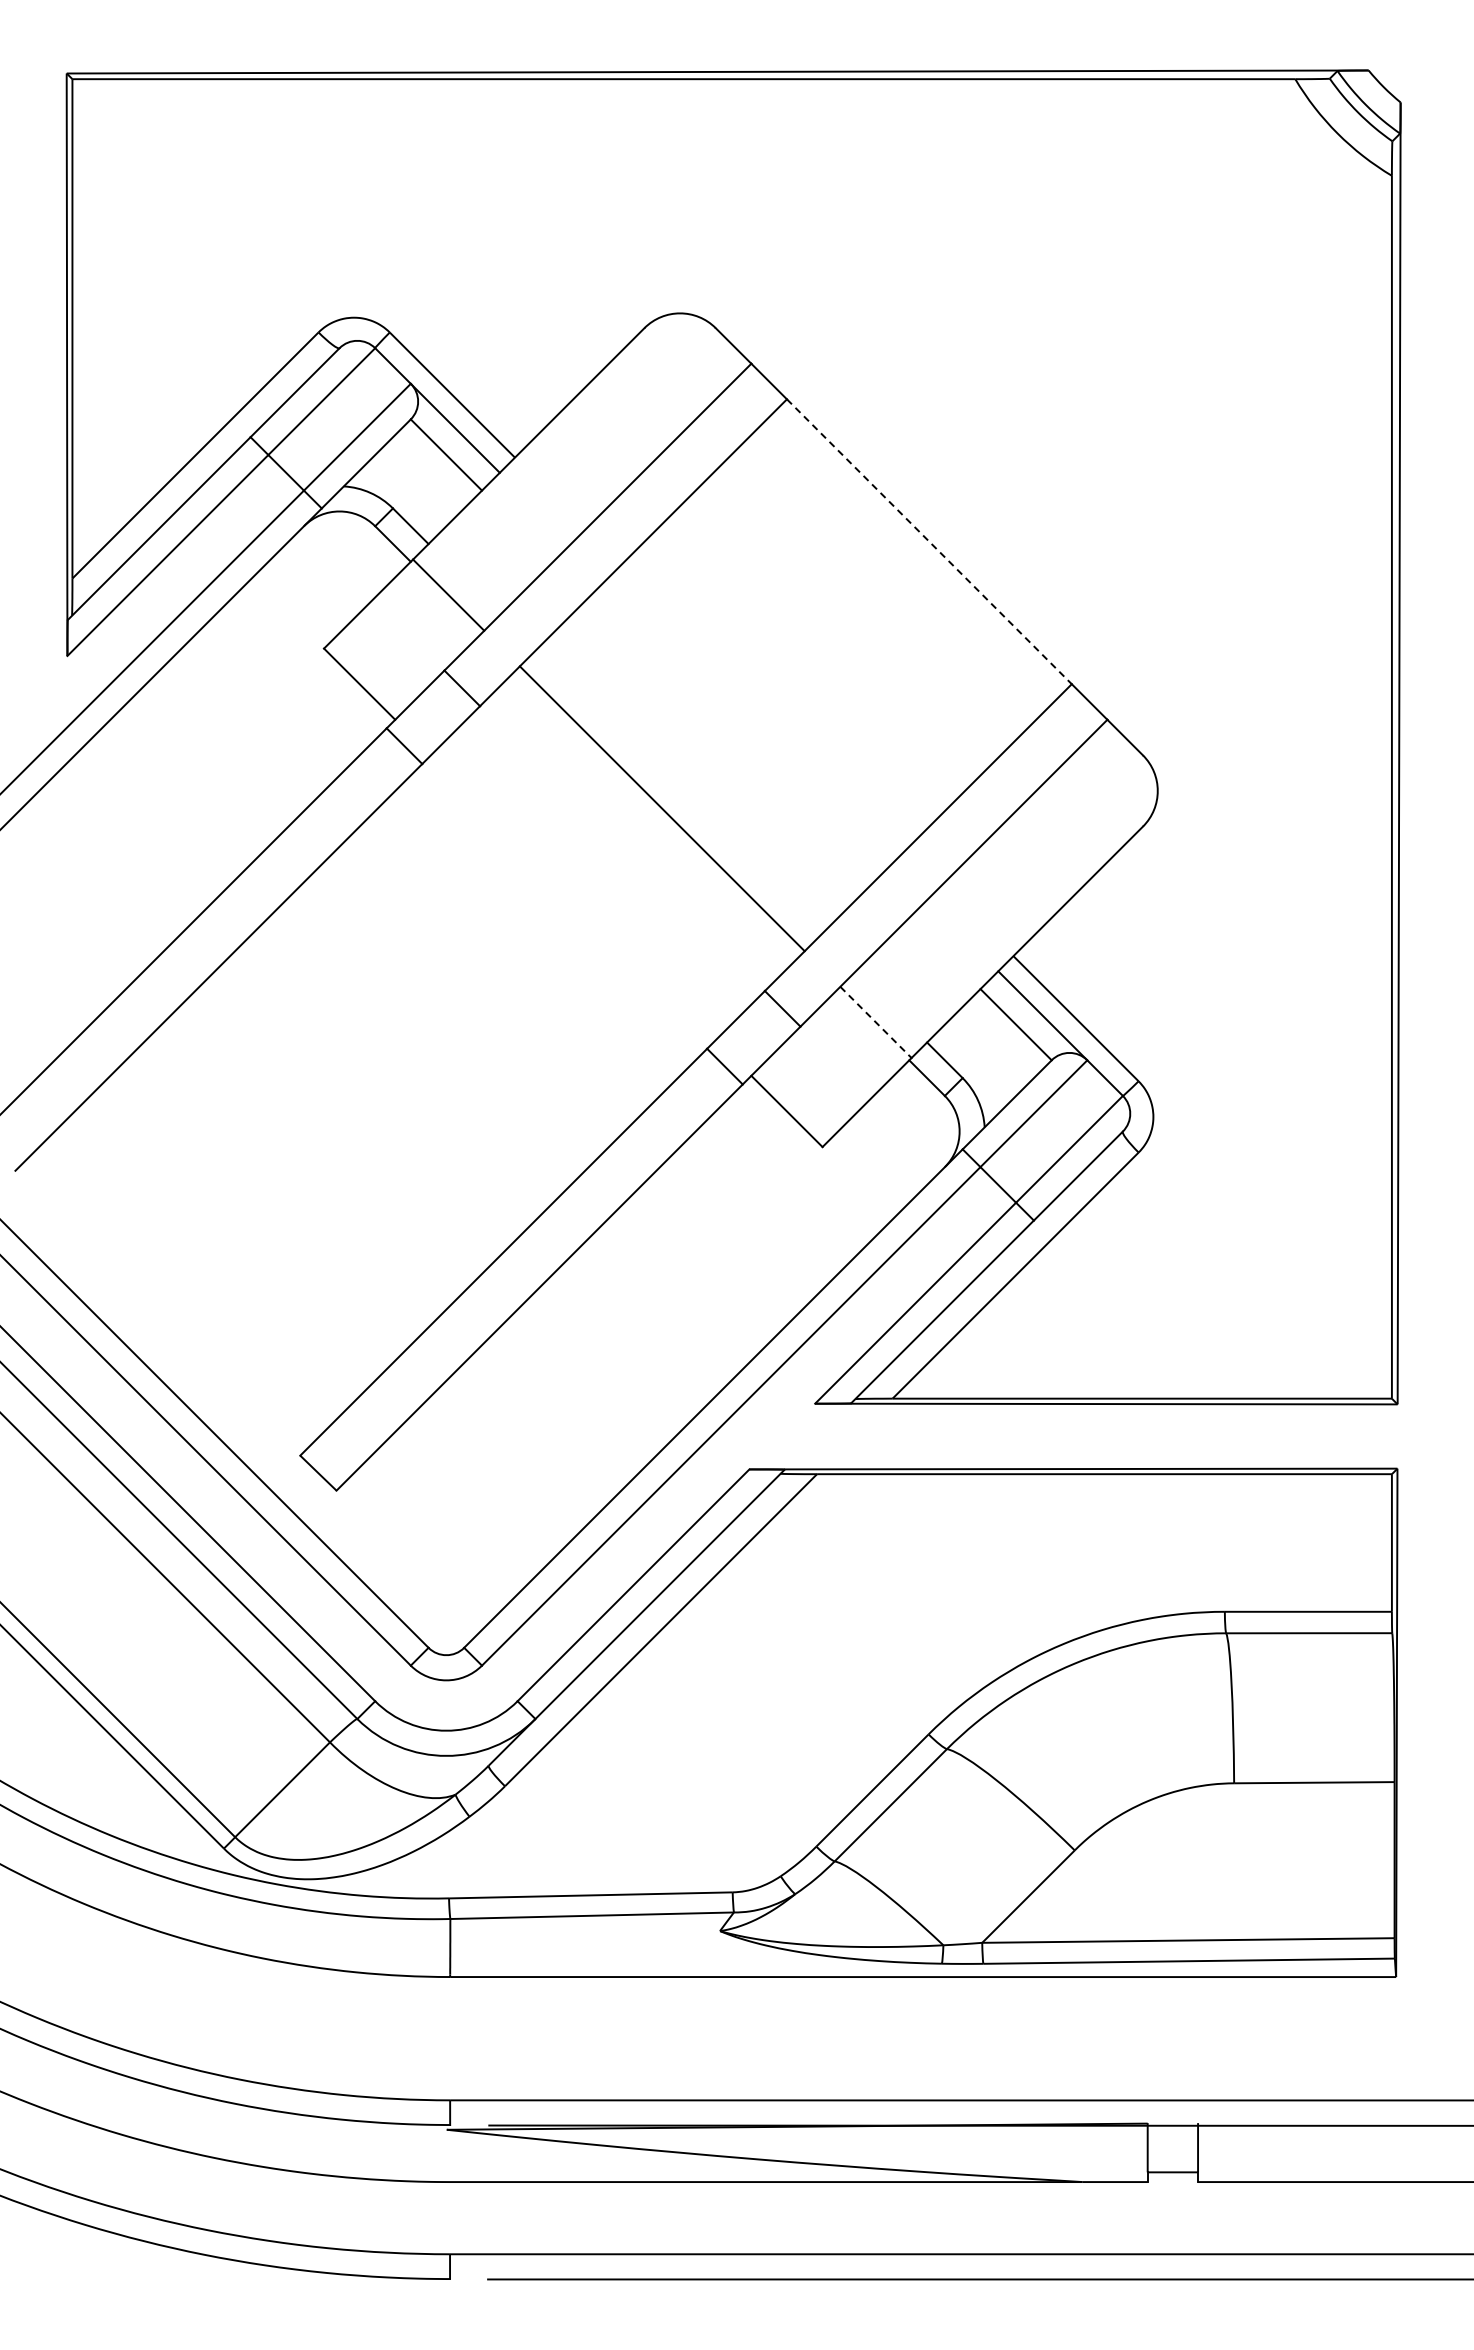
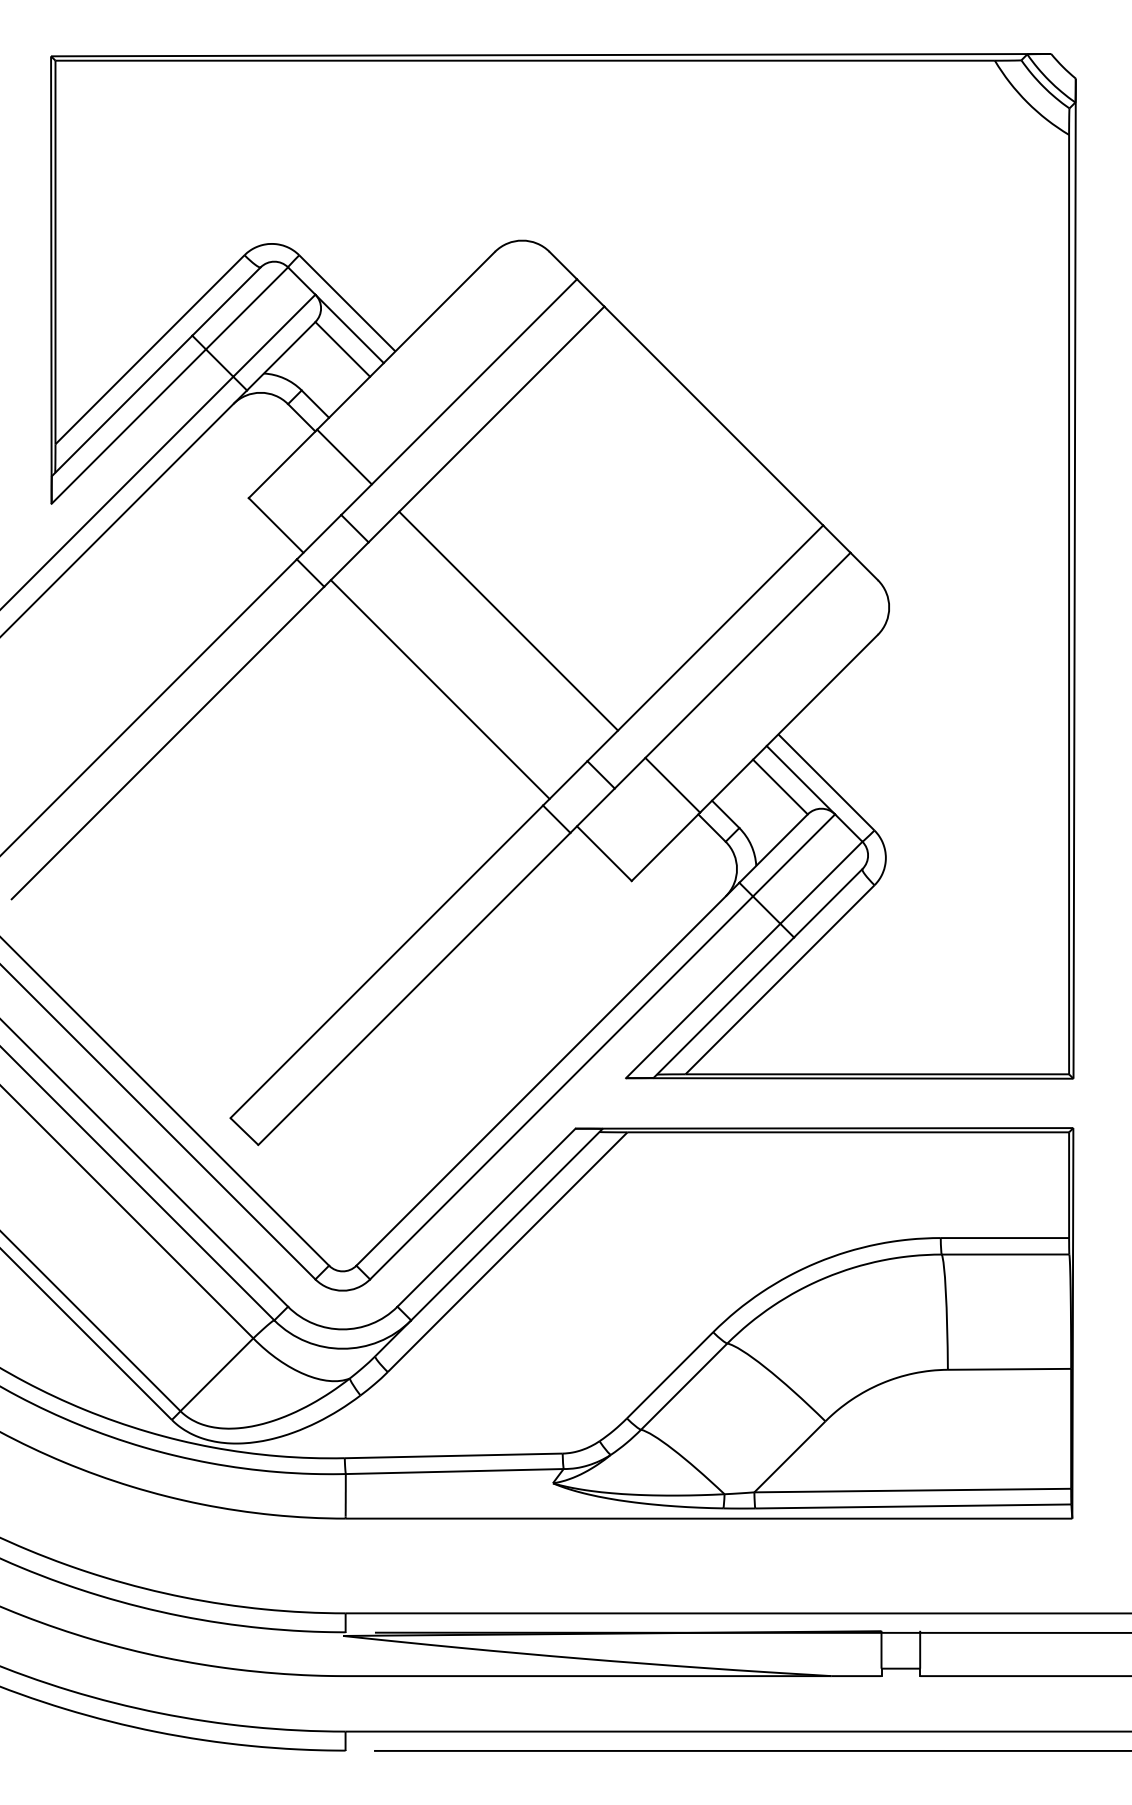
line: (929, 542) -> (713, 416), dashed -> solid
line: (572, 897) -> (439, 689), added
line: (876, 1022) -> (673, 785), dashed -> solid

